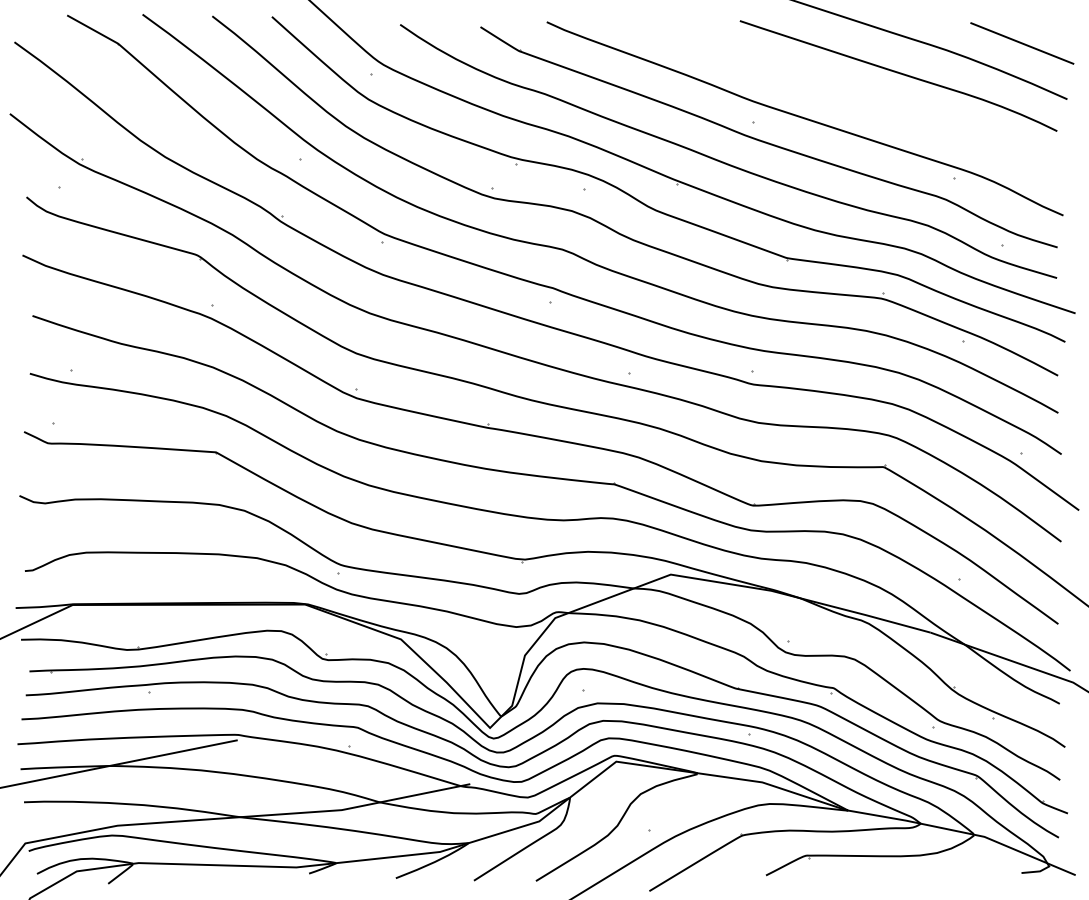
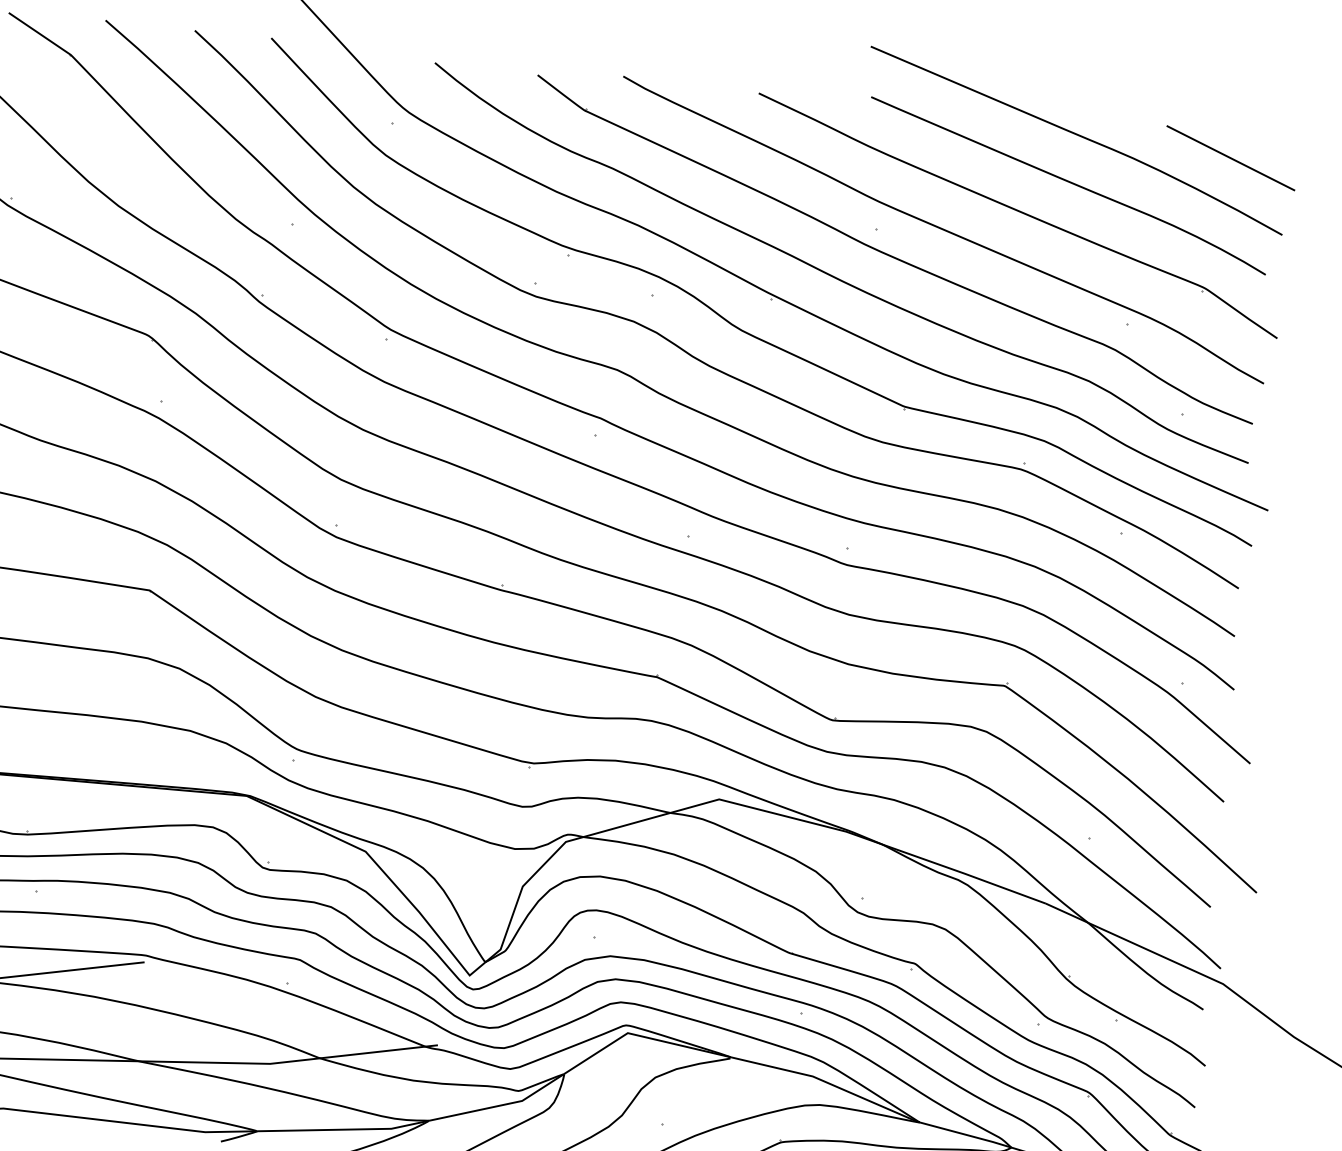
part: (861, 102) -> (1017, 215), added

